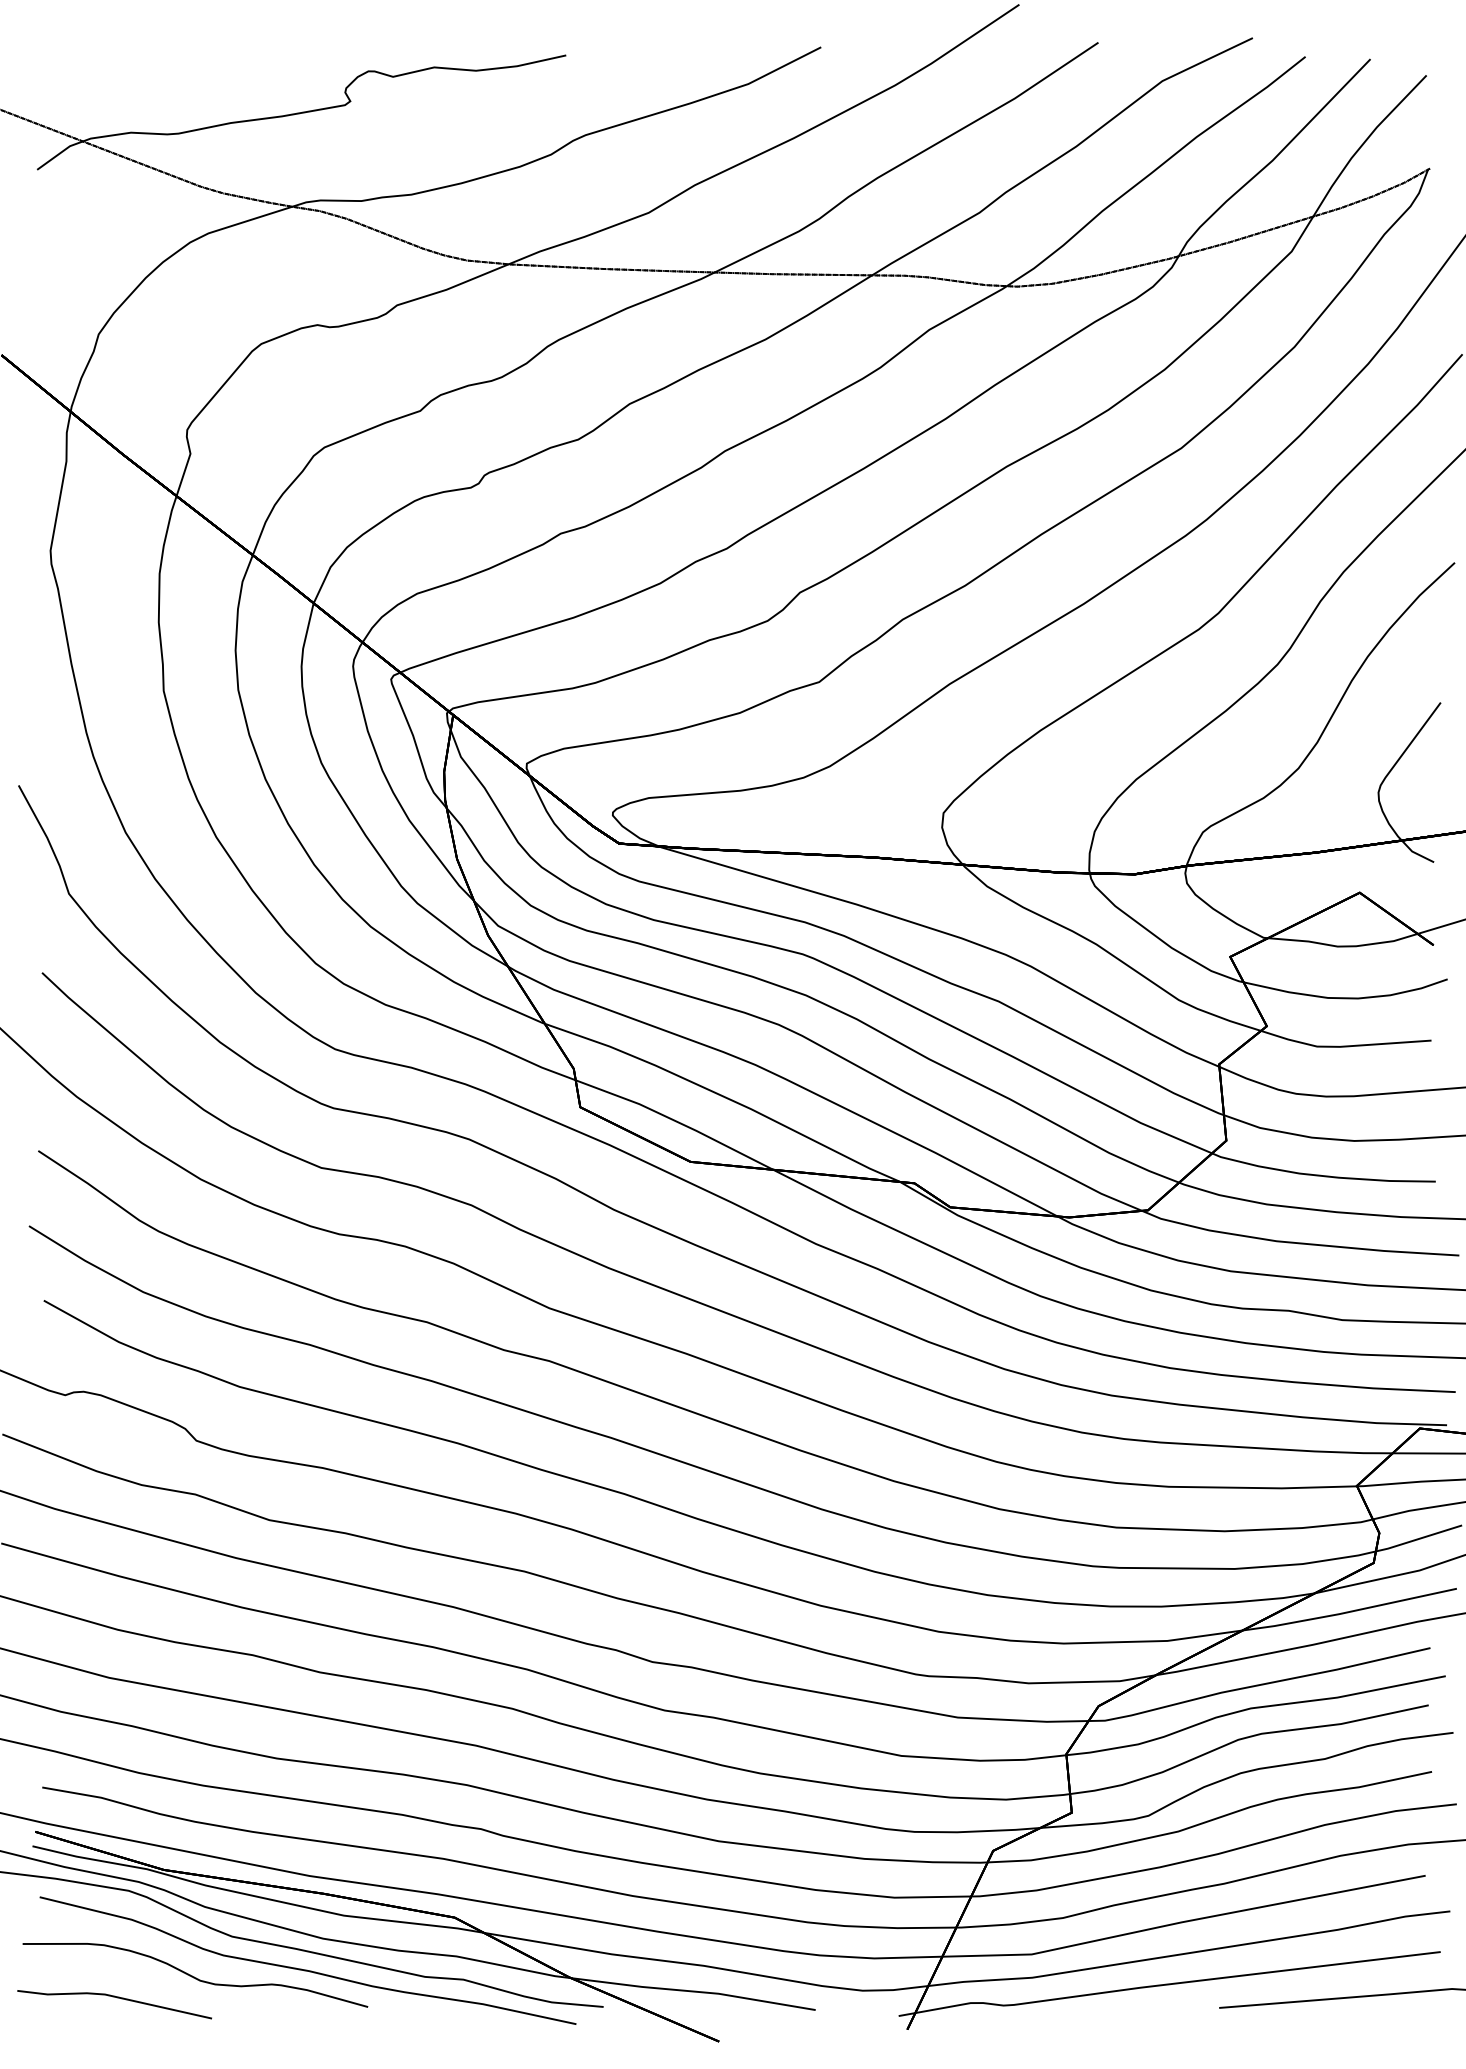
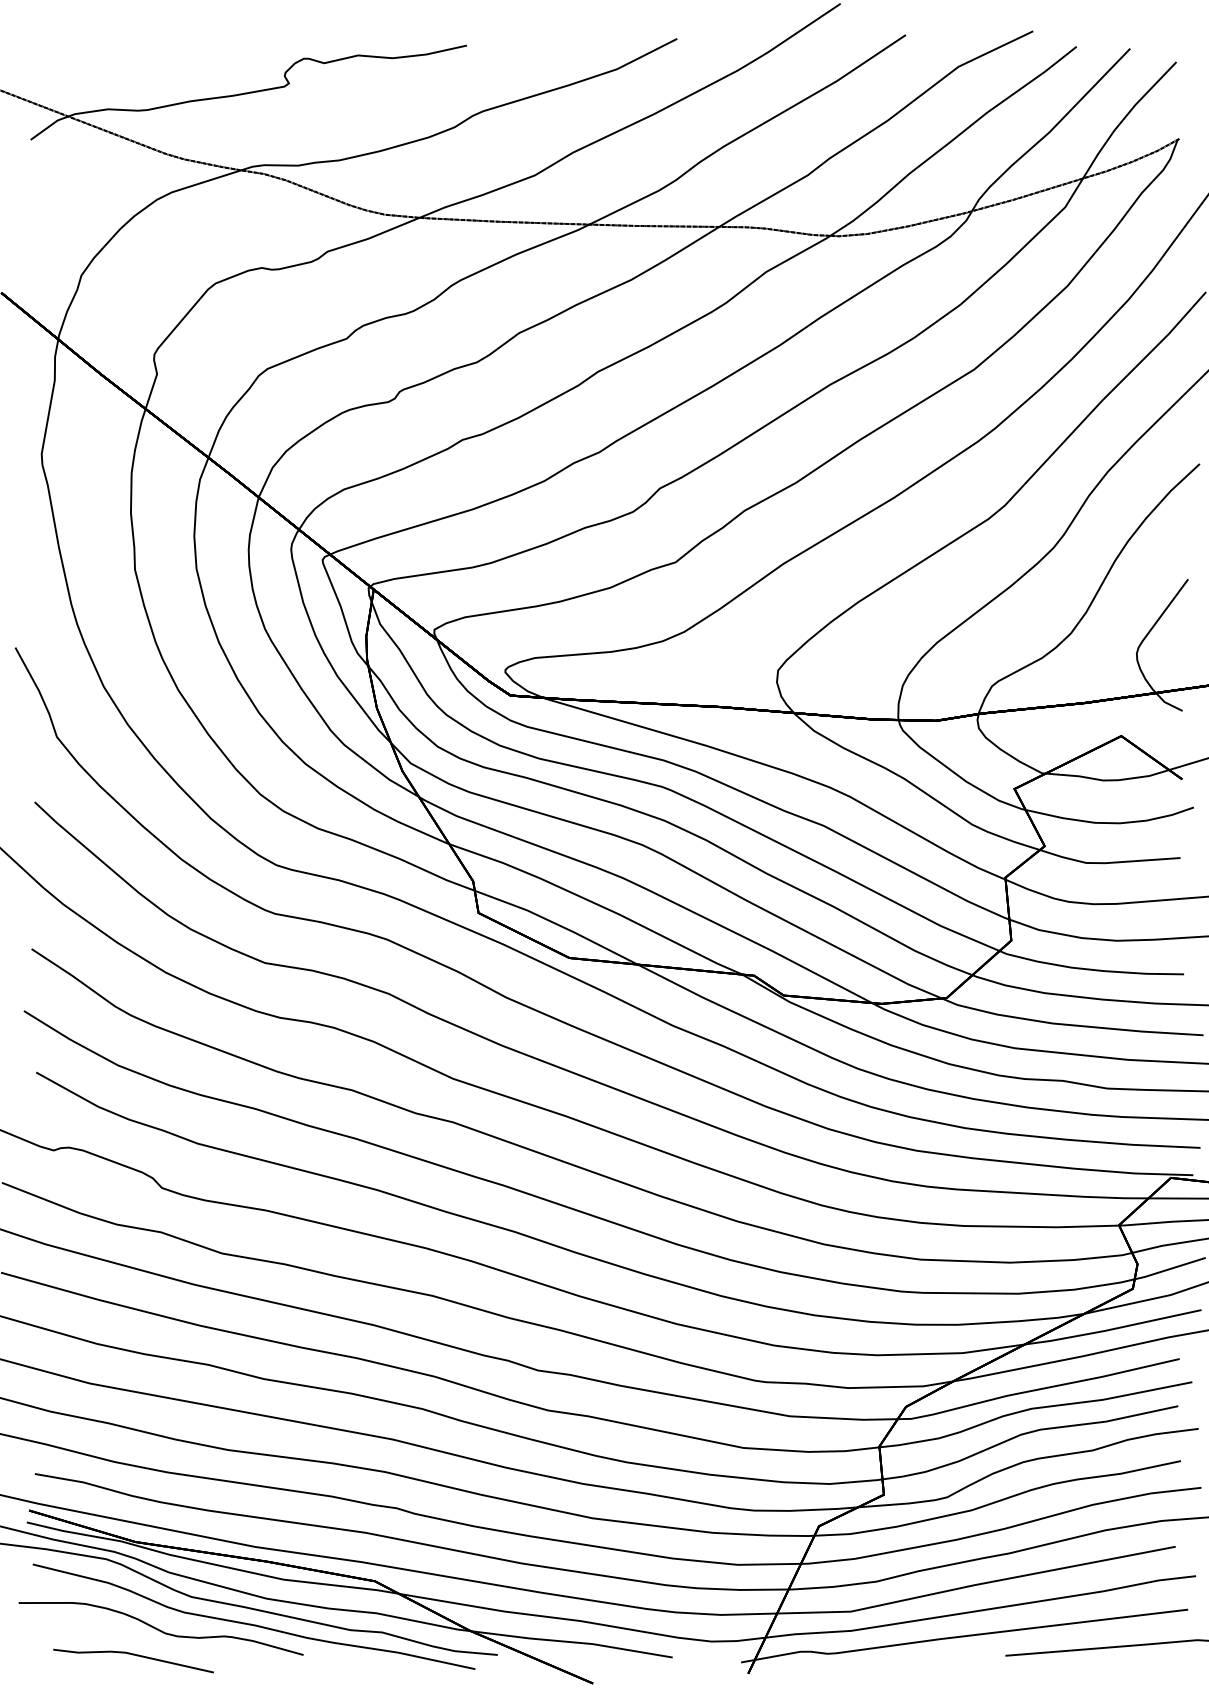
line: (114, 1997) -> (133, 1655), moved

